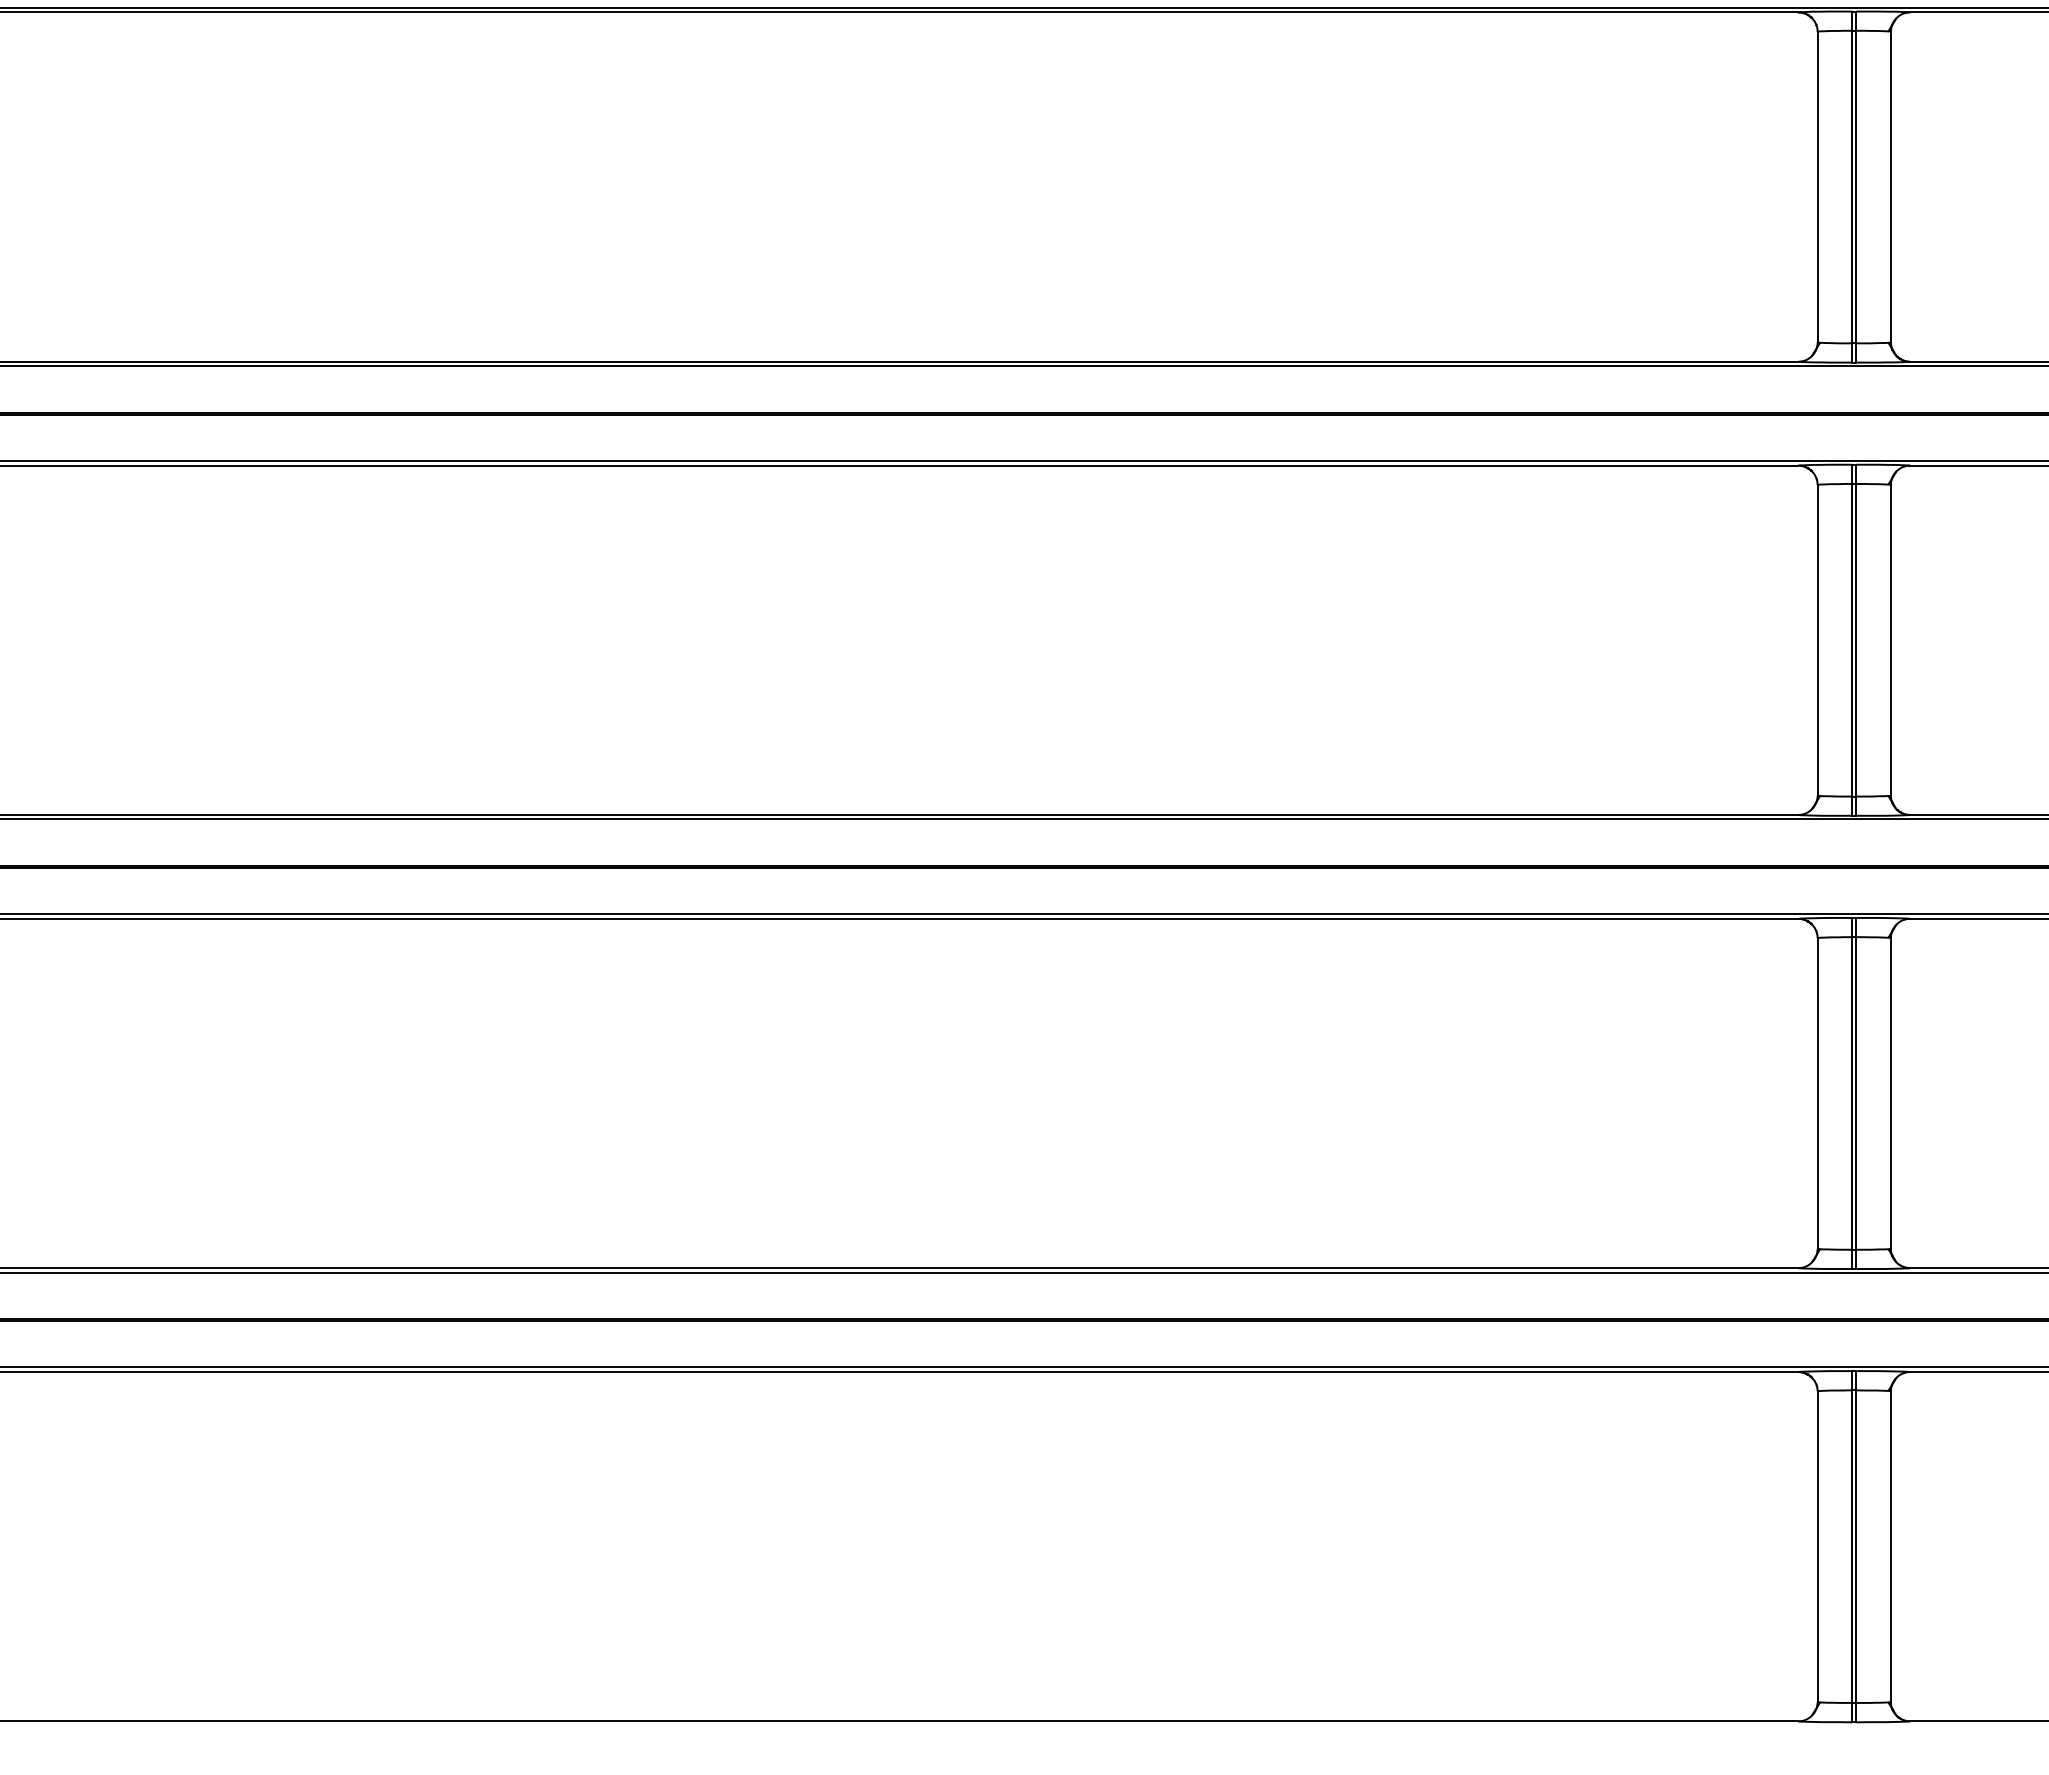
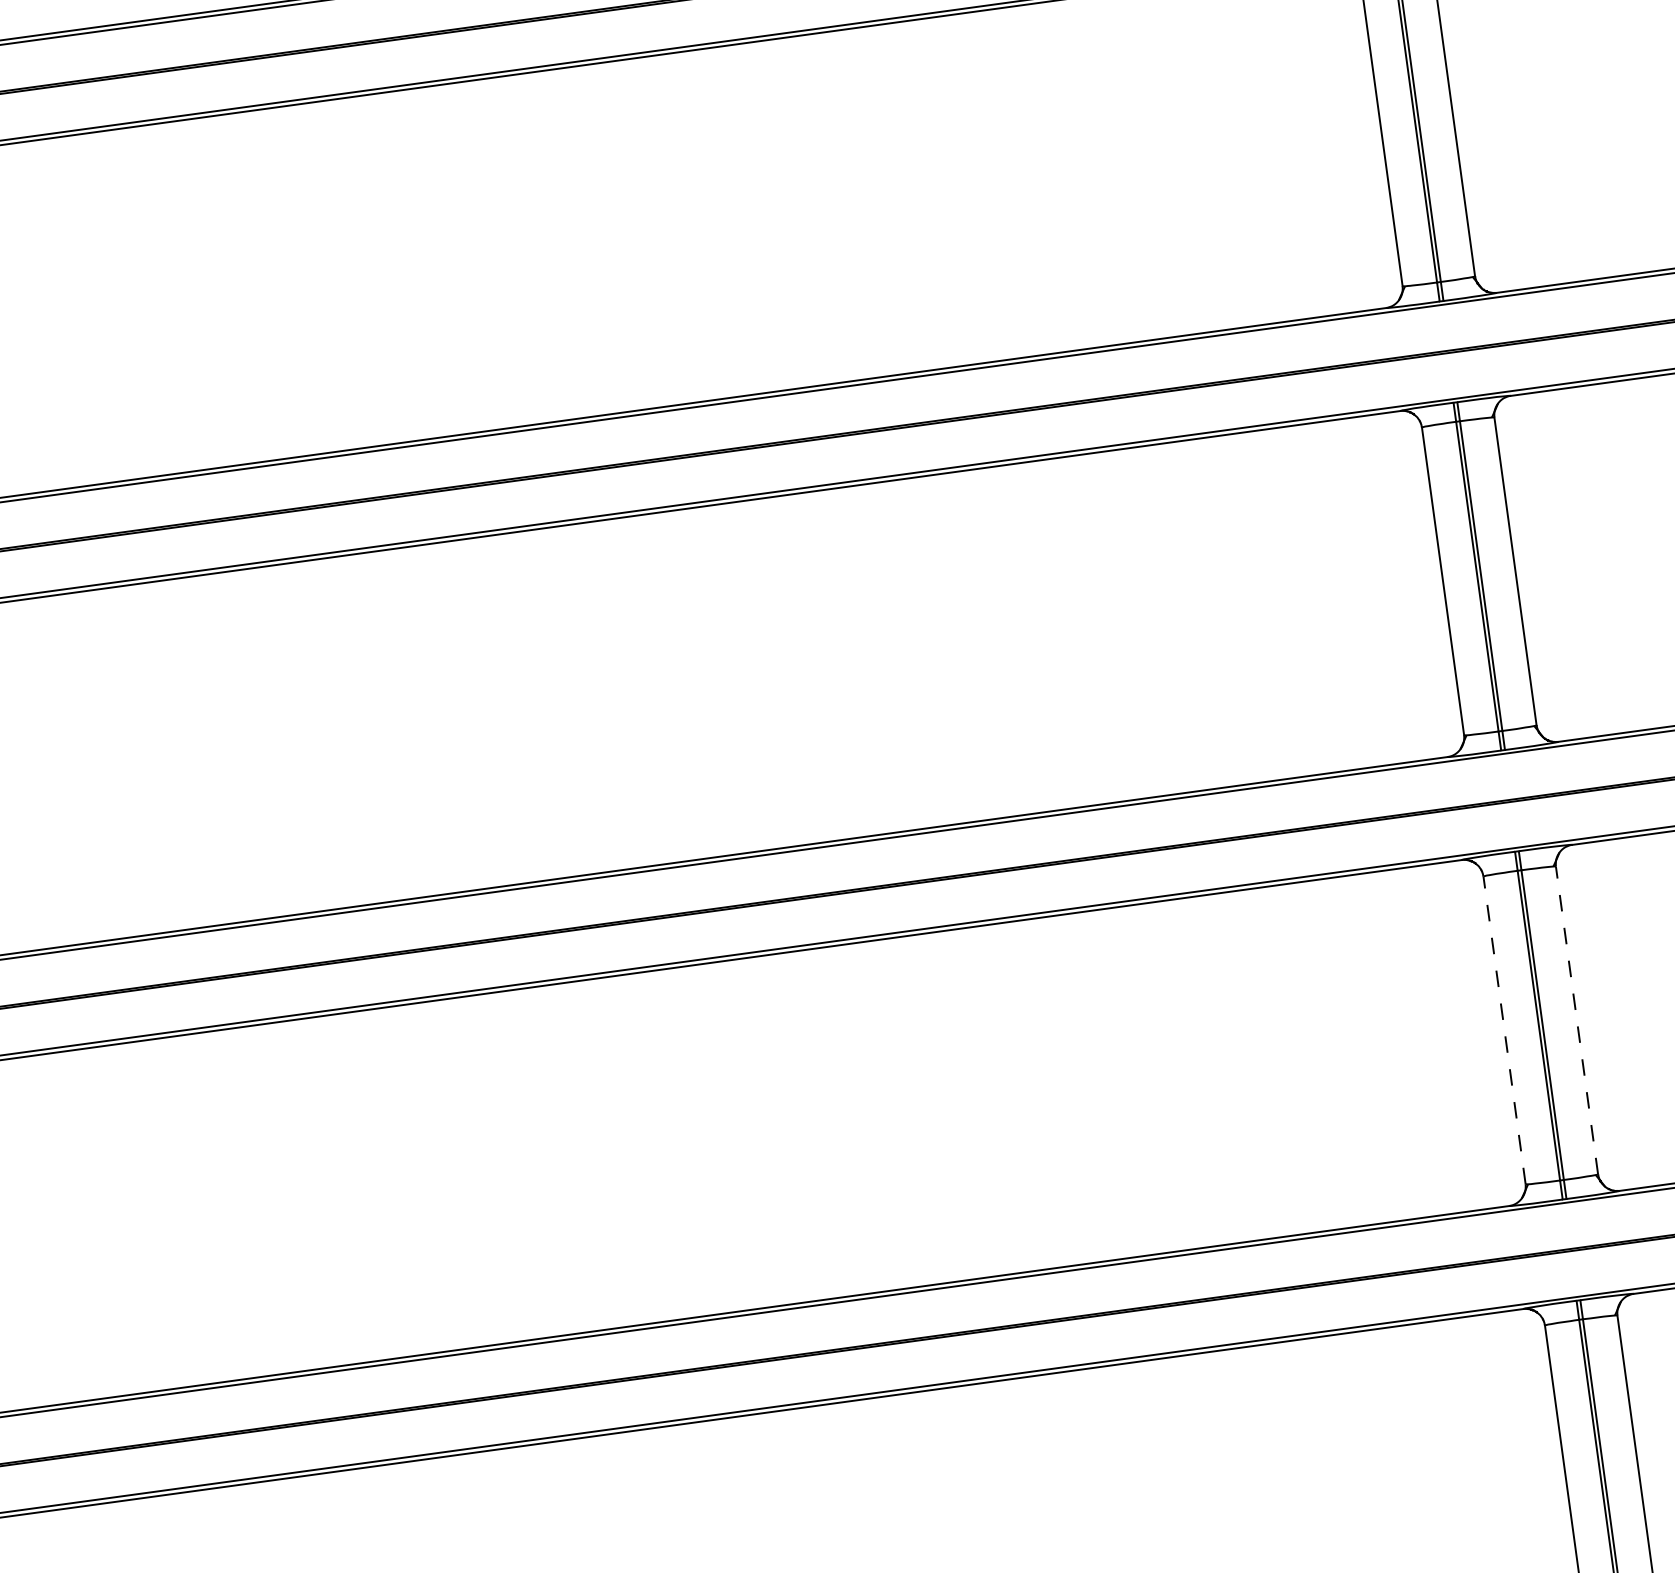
line: (1817, 1092) -> (1504, 1029), solid -> dashed
line: (1890, 1092) -> (1576, 1019), solid -> dashed

